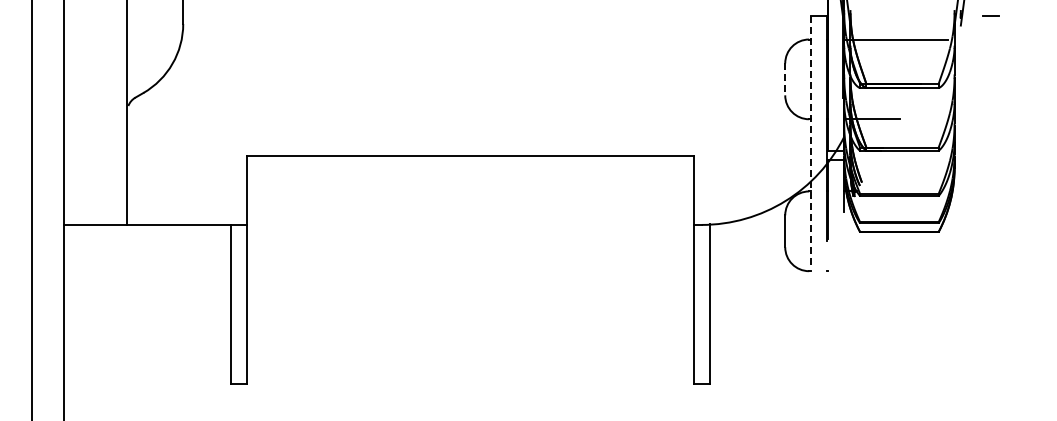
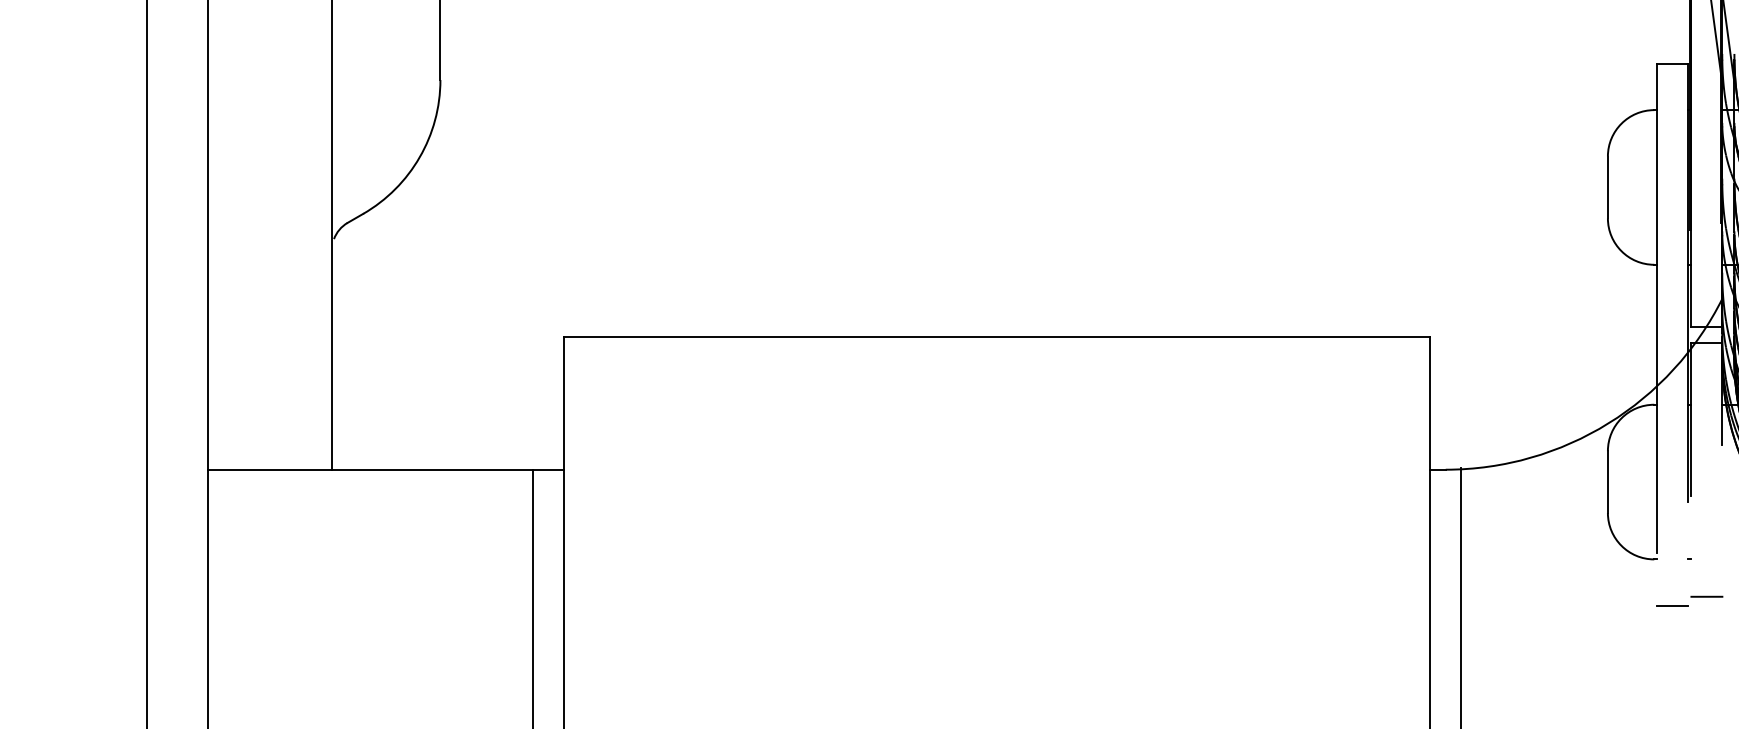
line: (785, 79) -> (1608, 187), dashed -> solid
line: (810, 142) -> (1656, 309), dashed -> solid
part: (827, 292) -> (1689, 600), added

